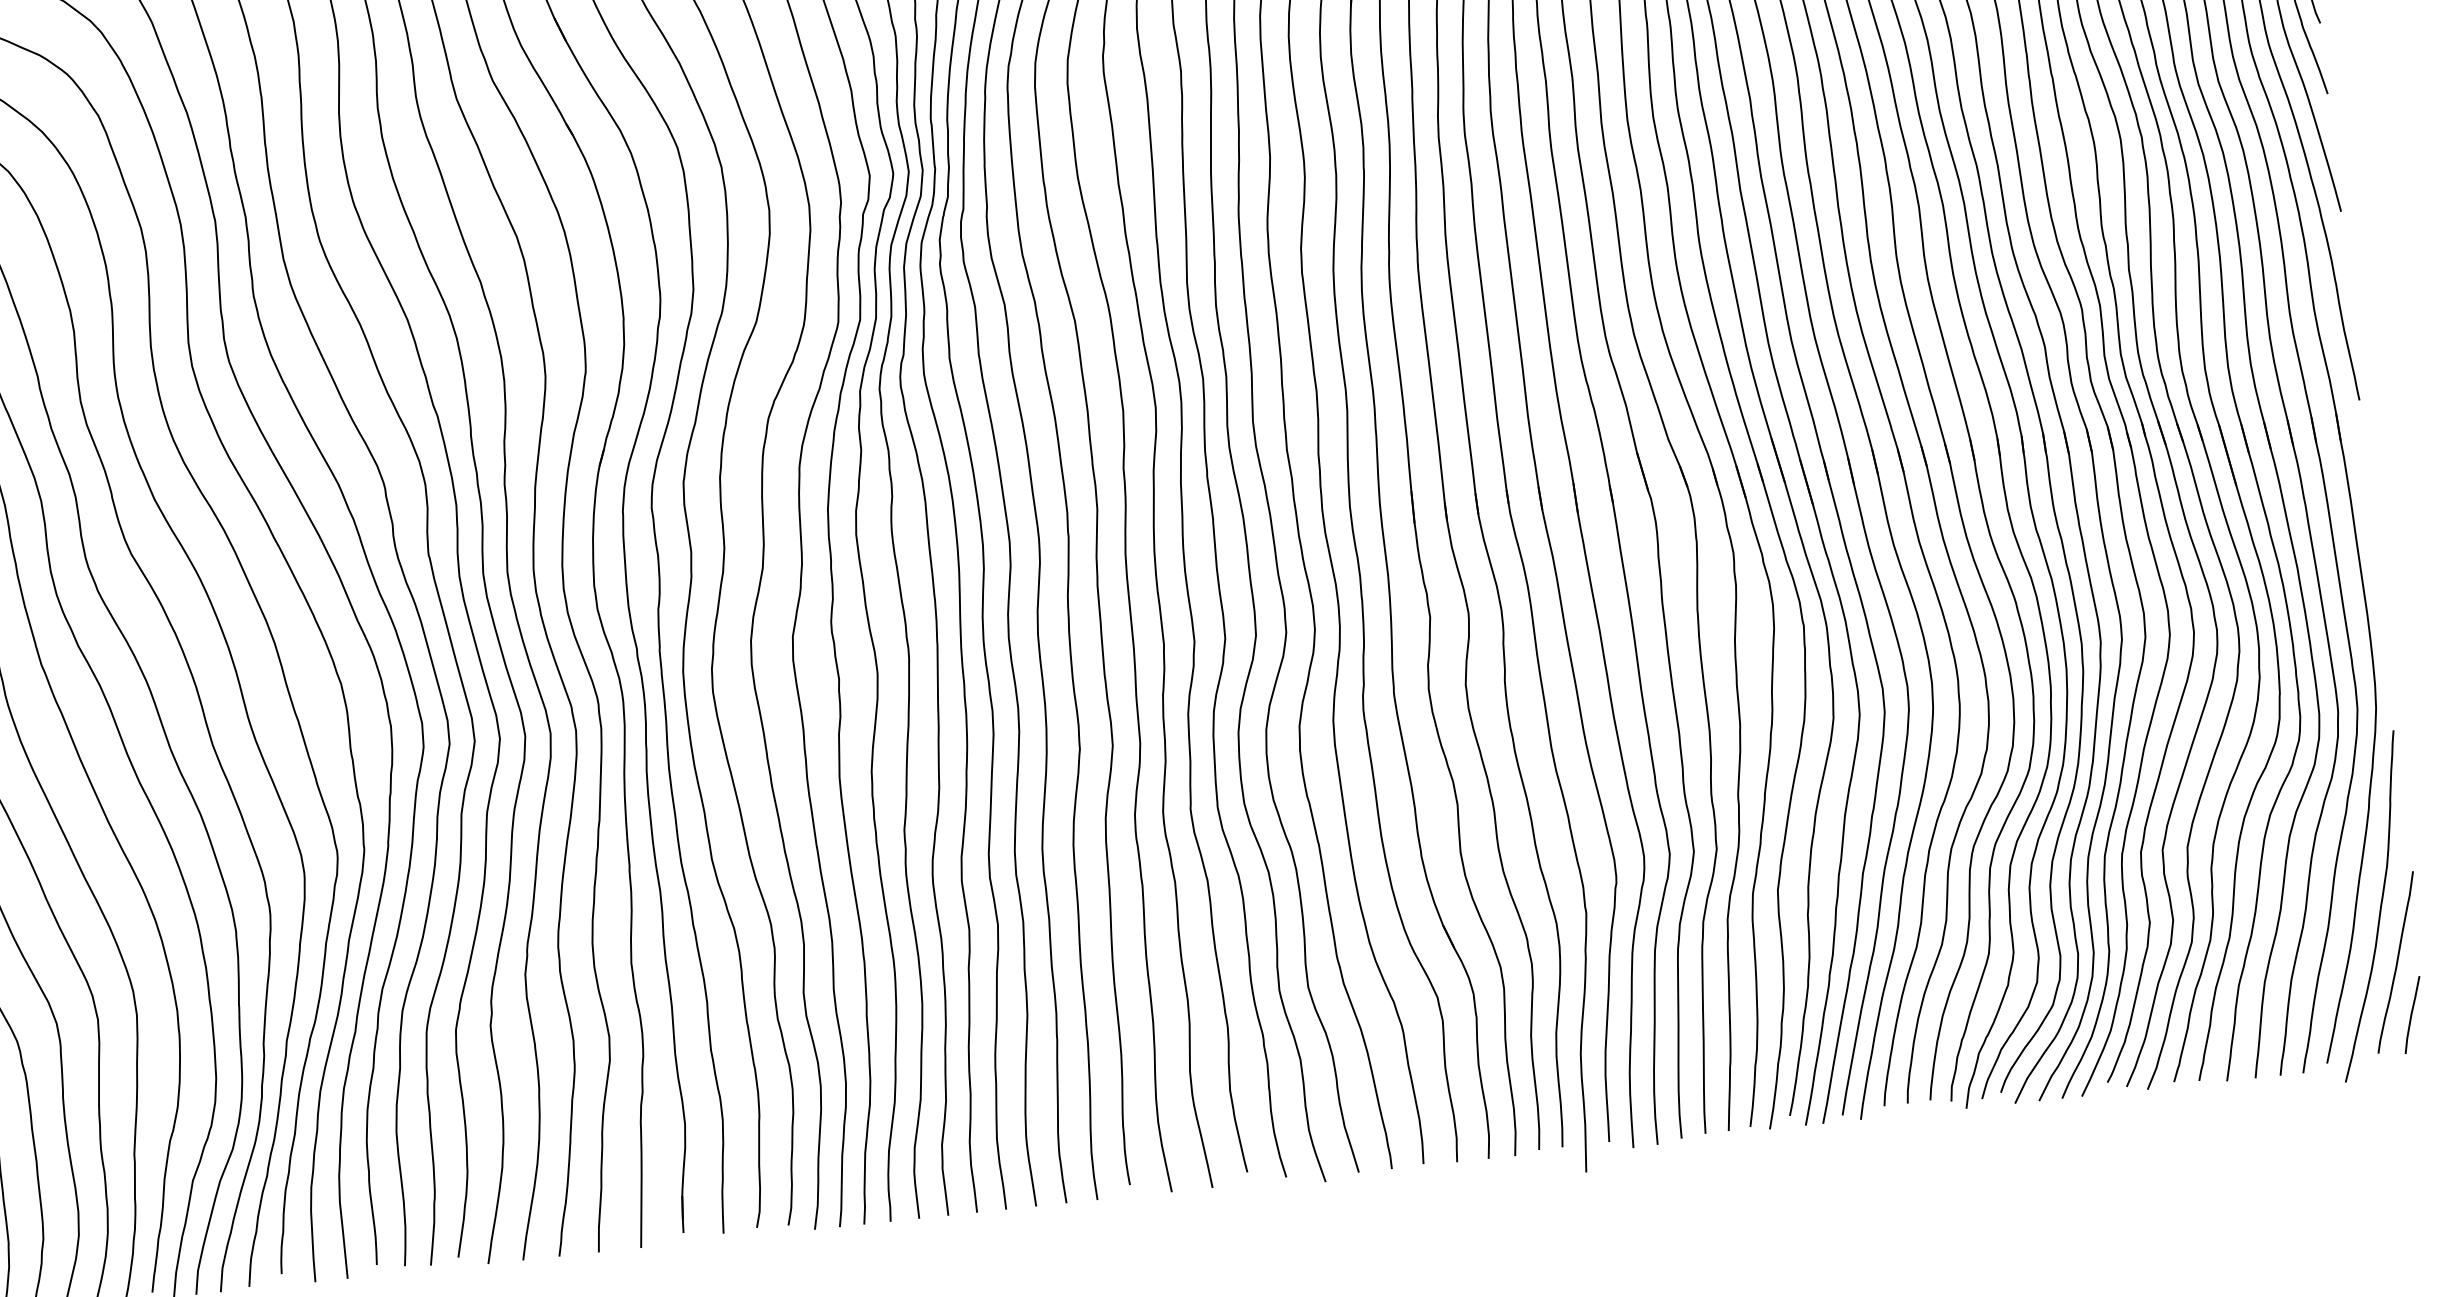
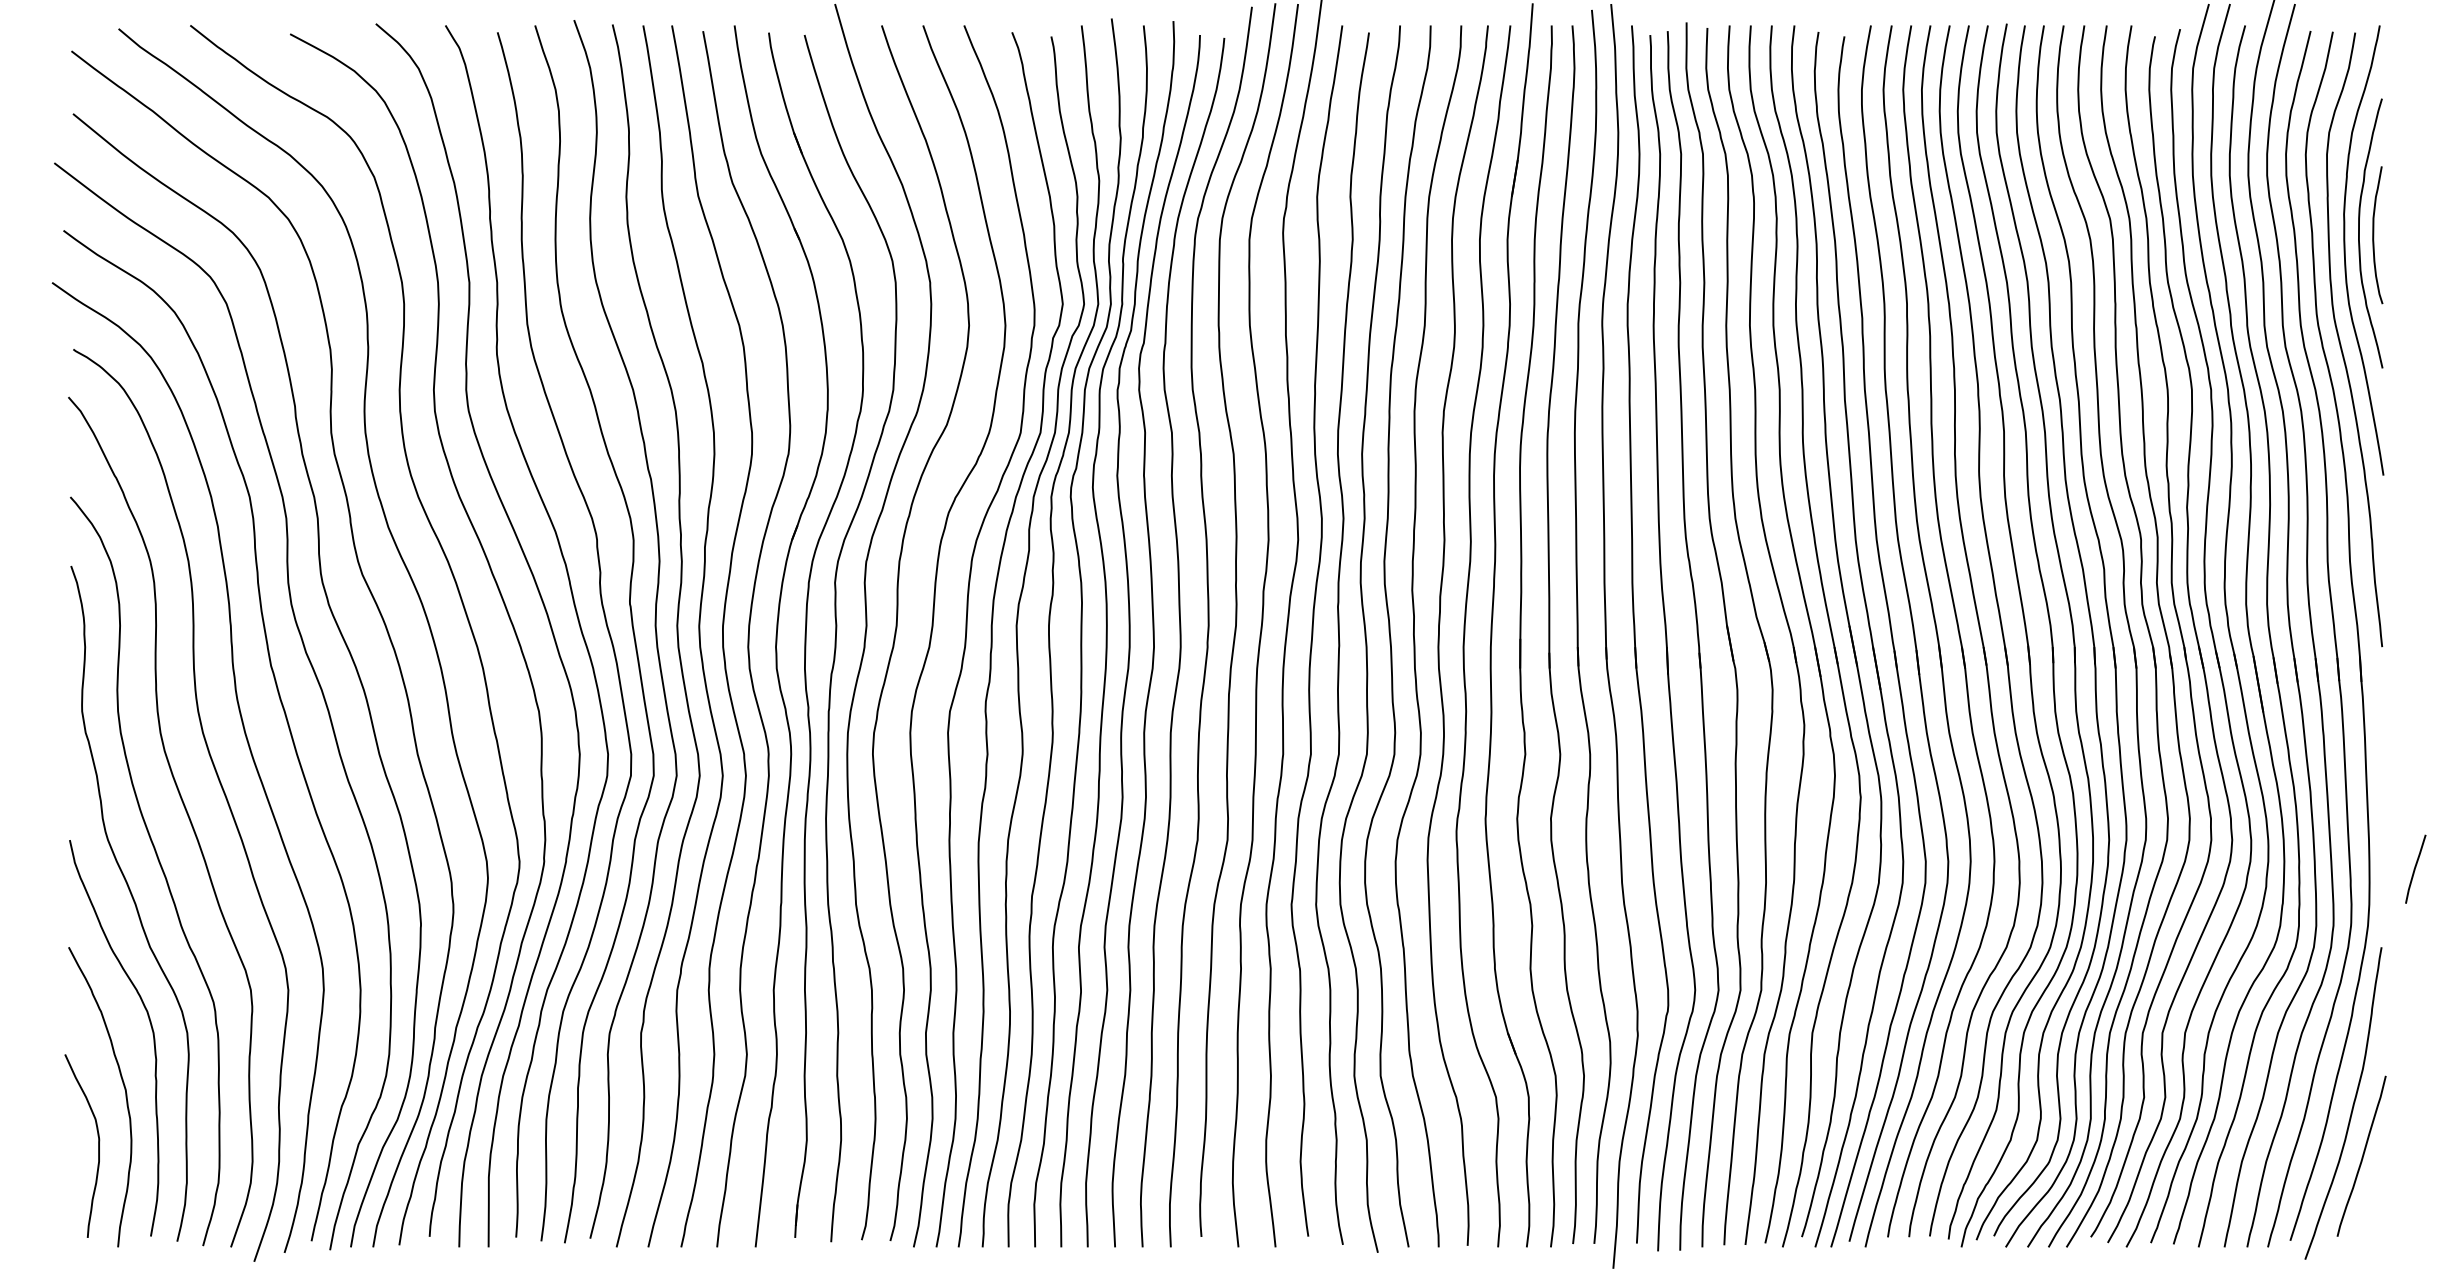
line: (2412, 1014) -> (2415, 868), moved

